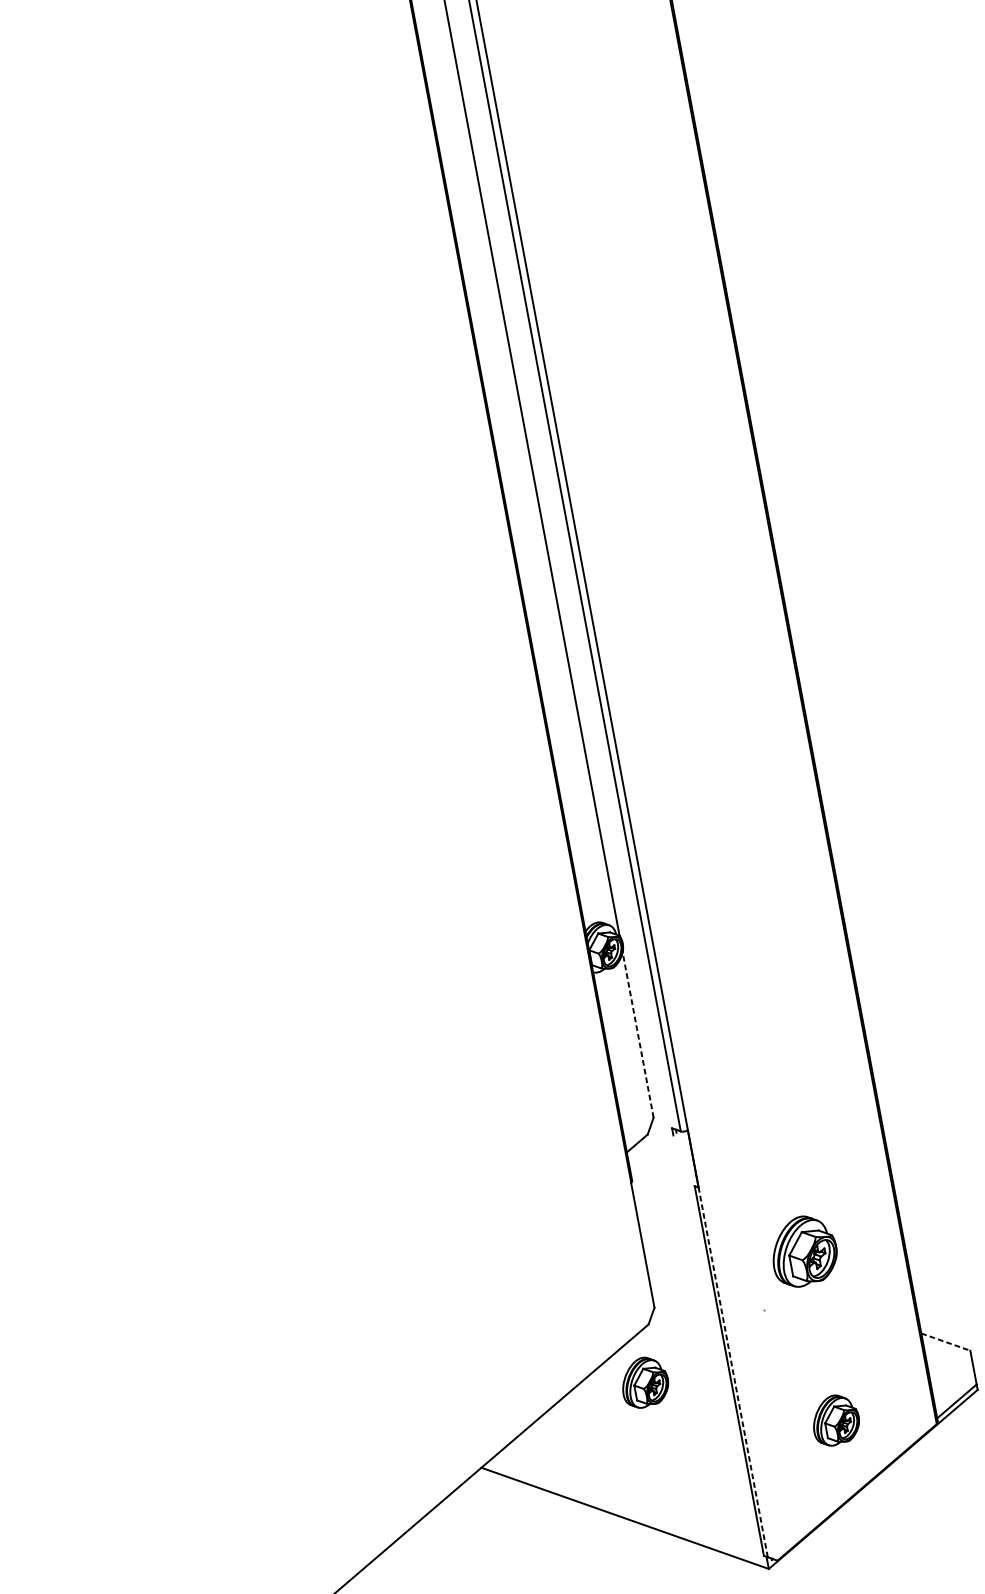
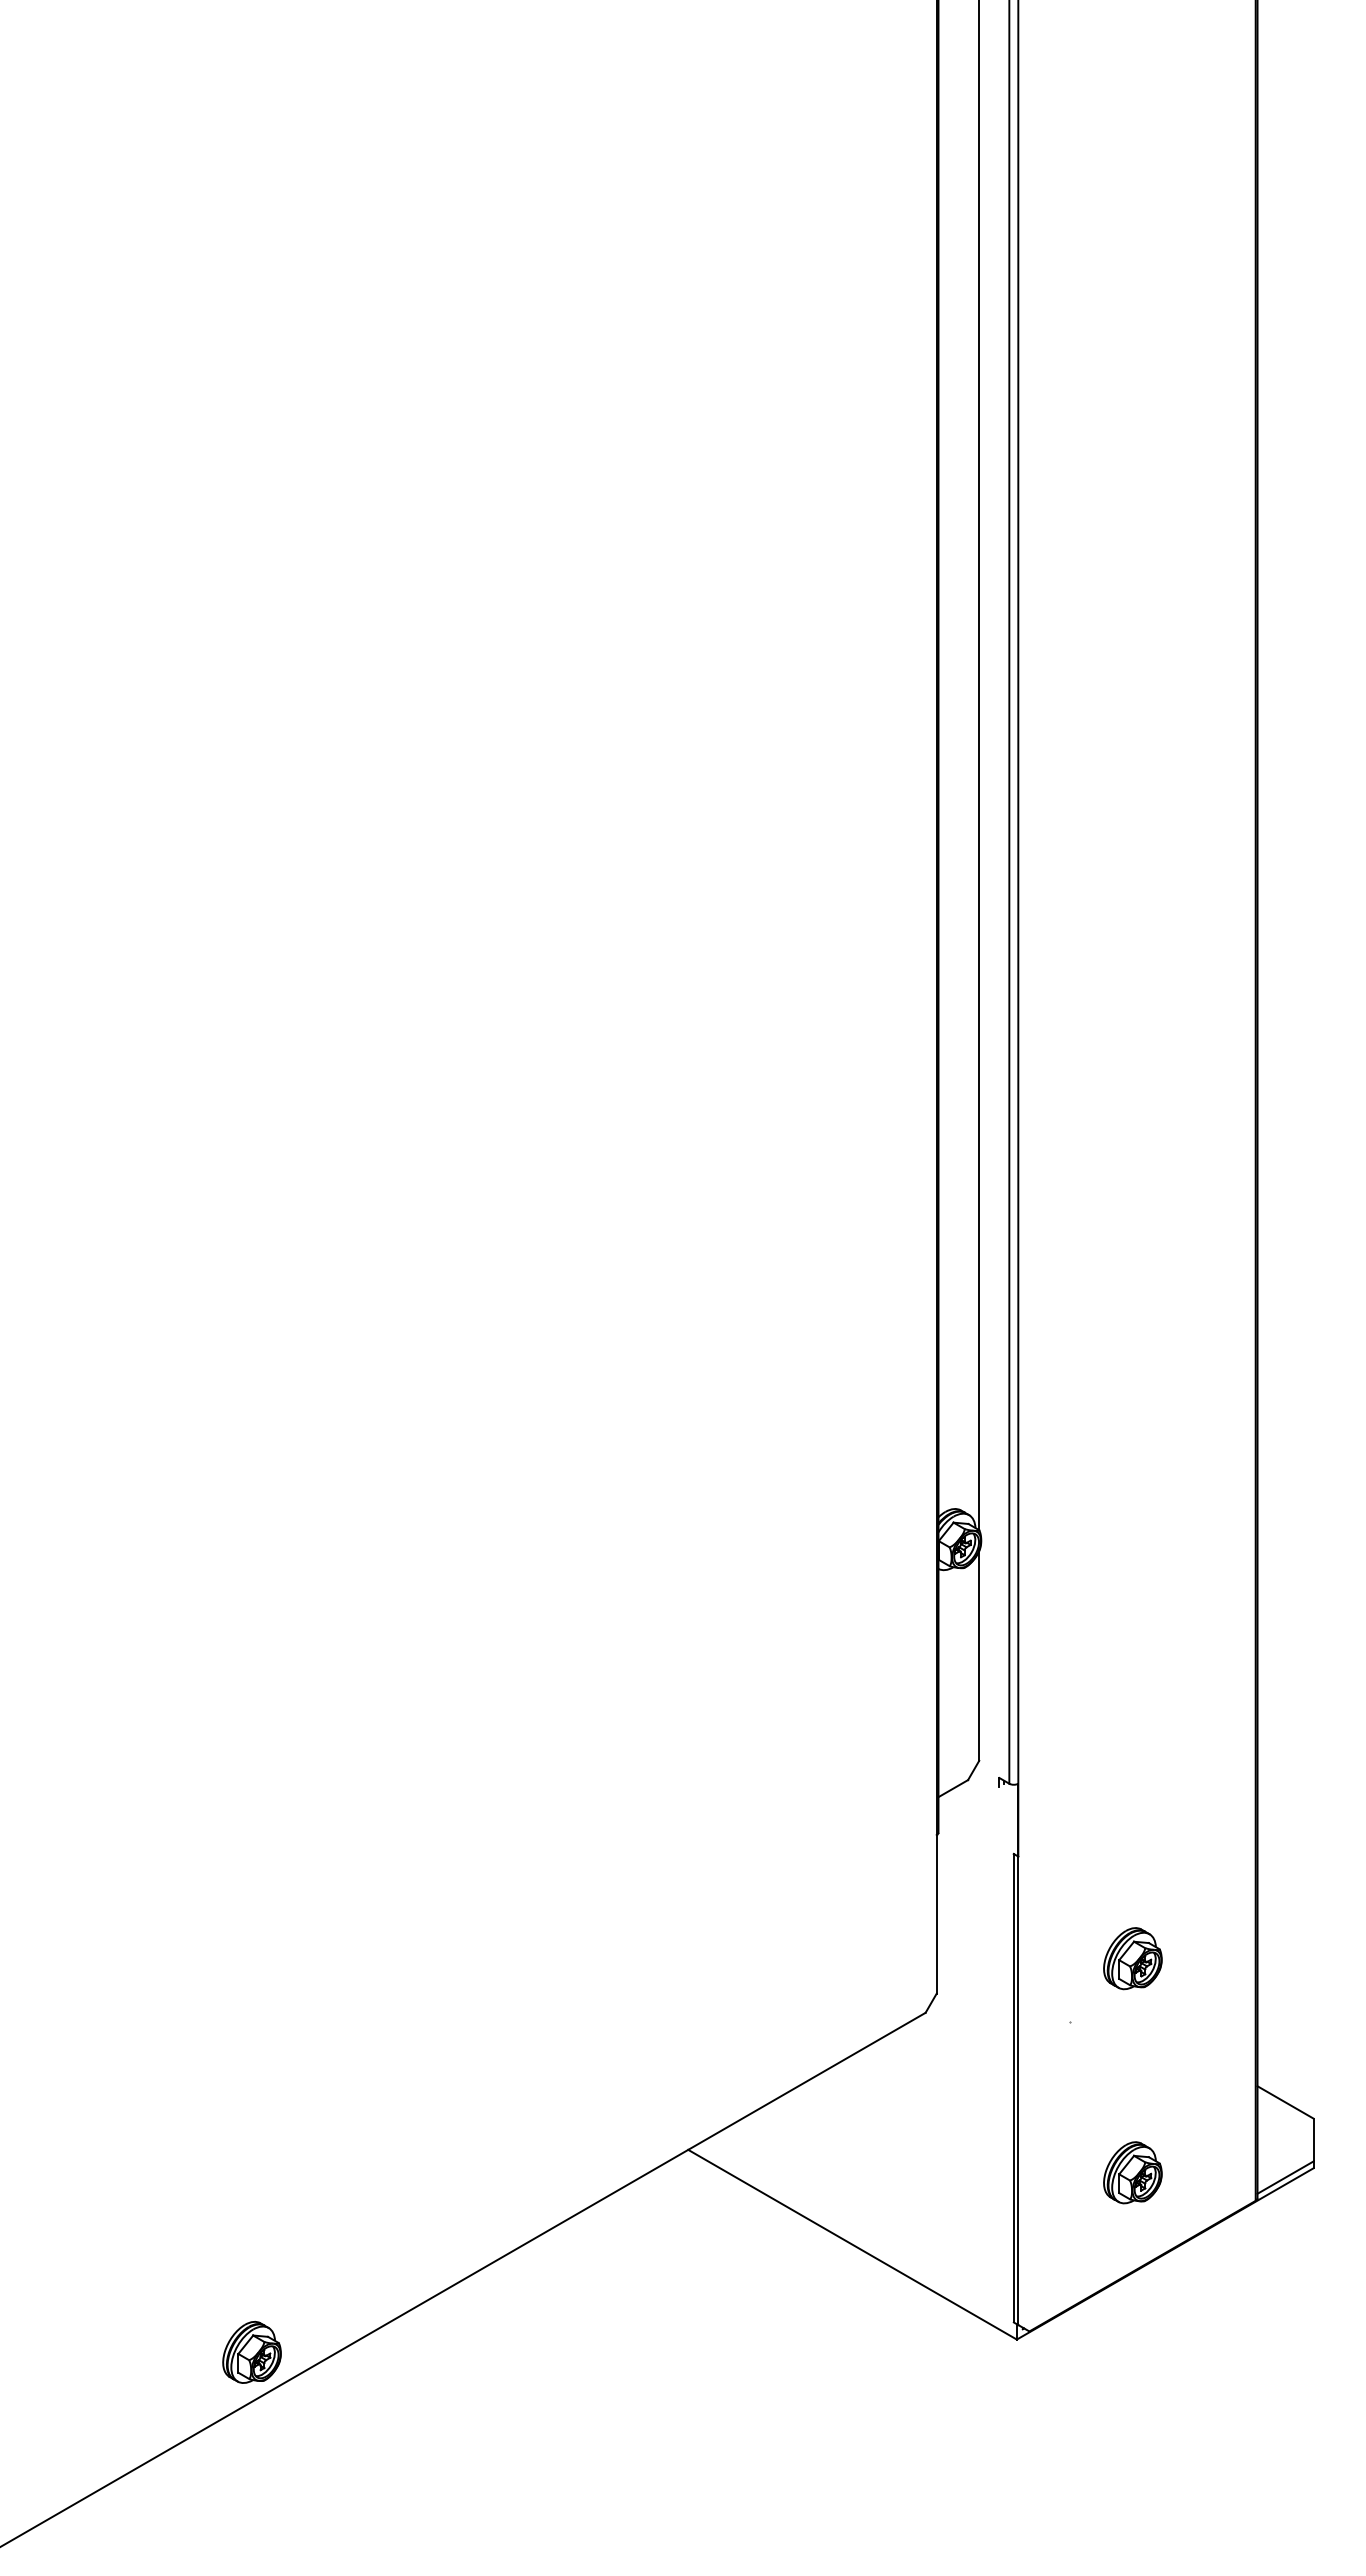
line: (638, 1033) -> (979, 1654), dashed -> solid
part: (803, 1251) -> (1132, 1958), size x0.71
line: (945, 1342) -> (1285, 2102), dashed -> solid
line: (733, 1372) -> (1018, 2090), dashed -> solid
part: (644, 1382) -> (907, 2082), removed

